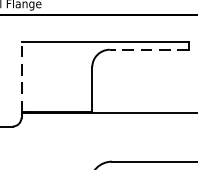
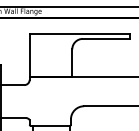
line: (149, 49) -> (106, 38), dashed -> solid
line: (22, 75) -> (30, 54), dashed -> solid

